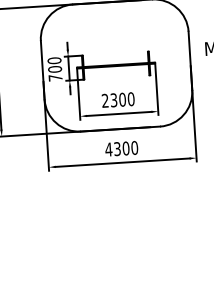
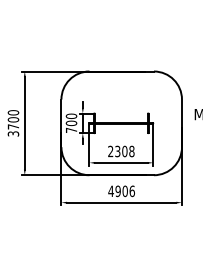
text: (130, 99) -> (131, 151), 2300 -> 2308
text: (125, 147) -> (124, 190), 4300 -> 4906

